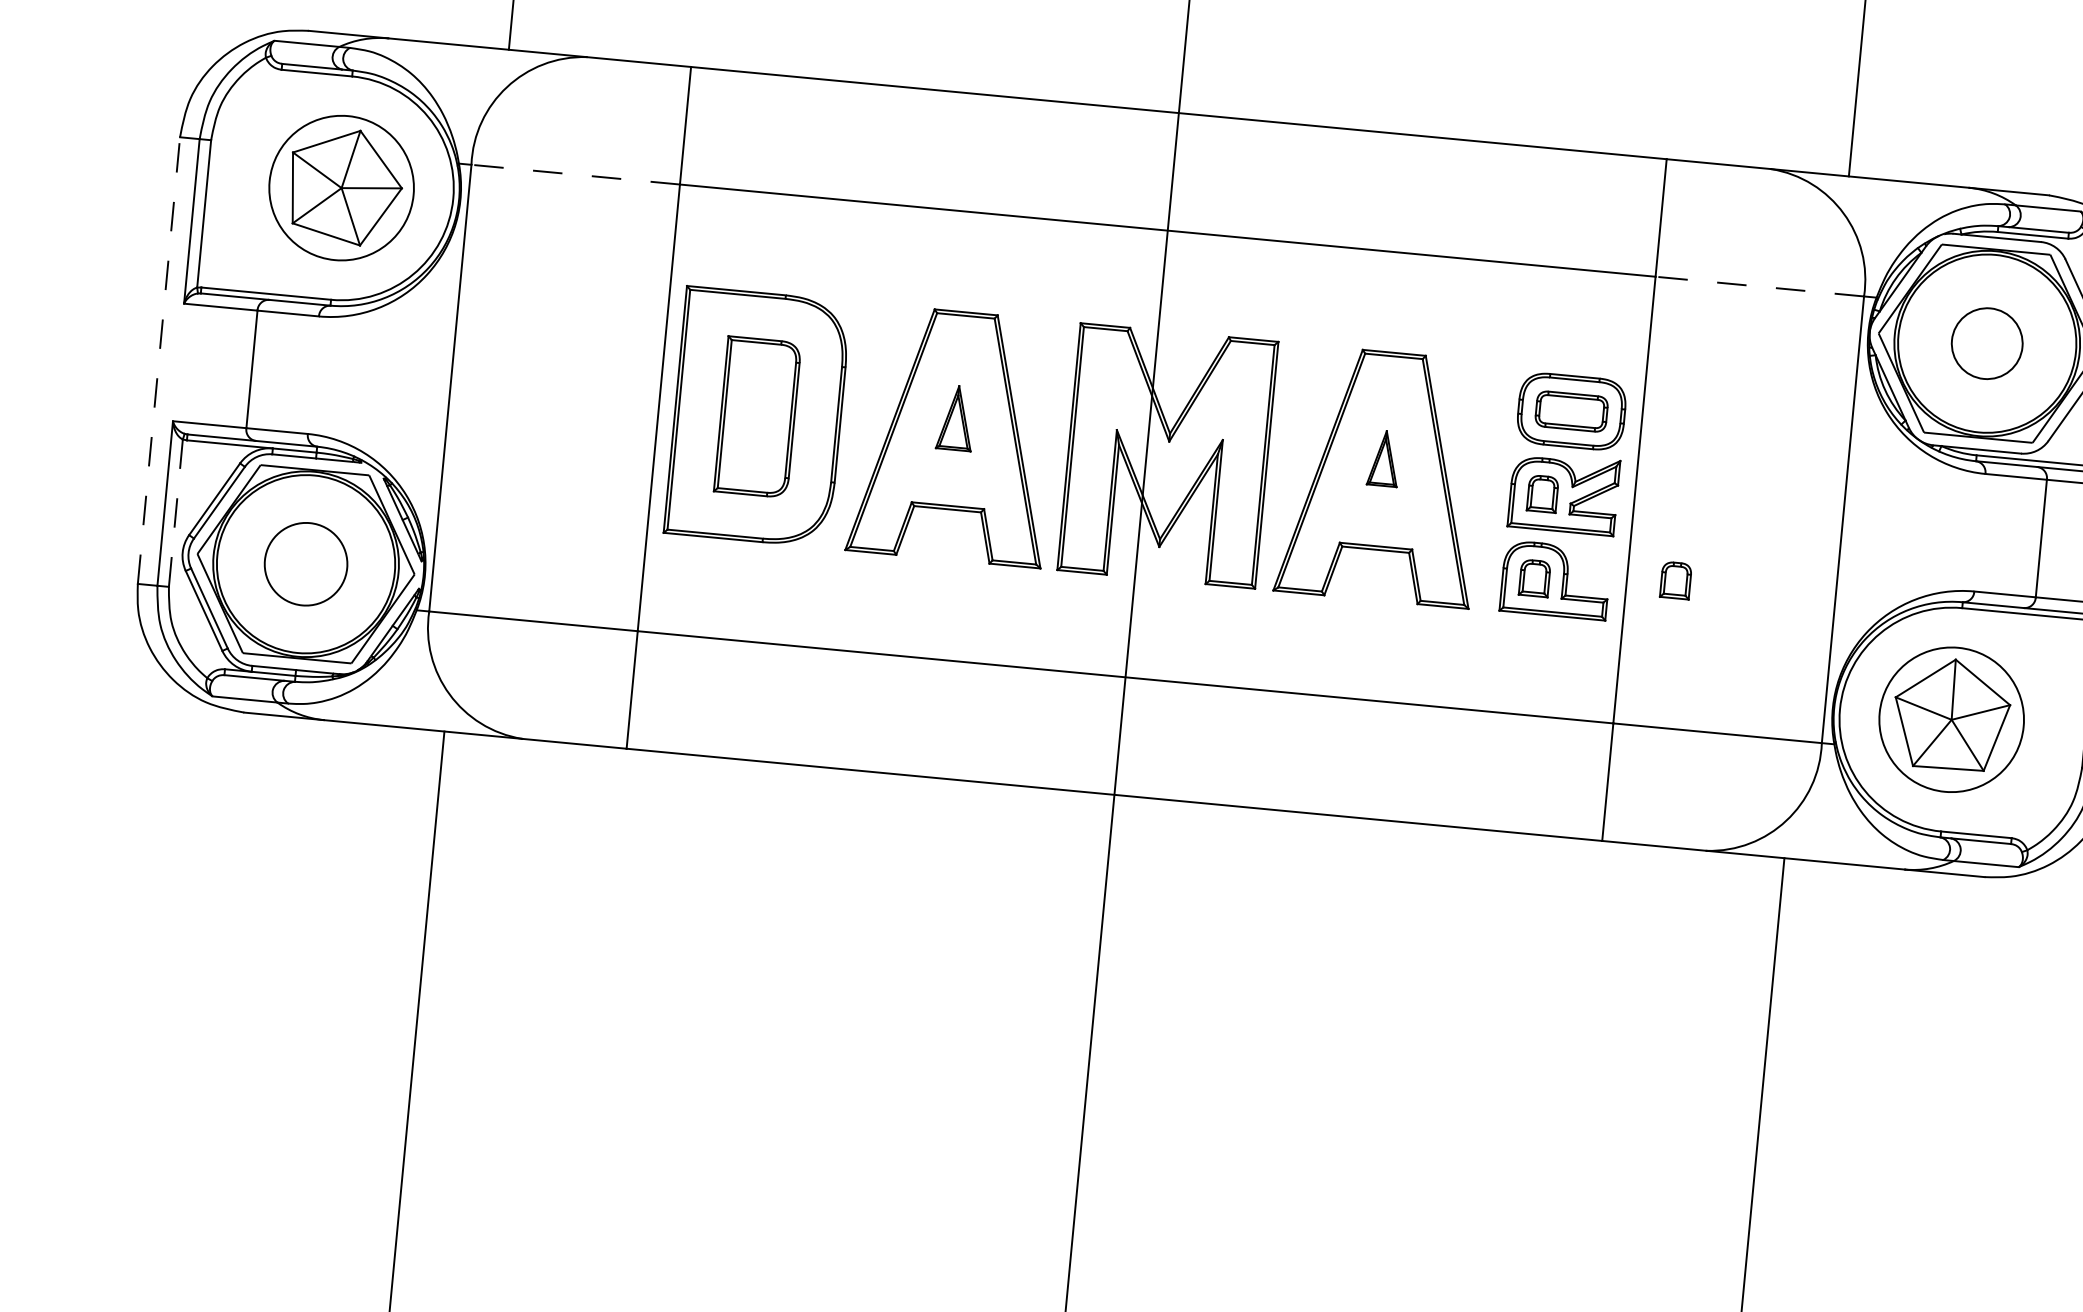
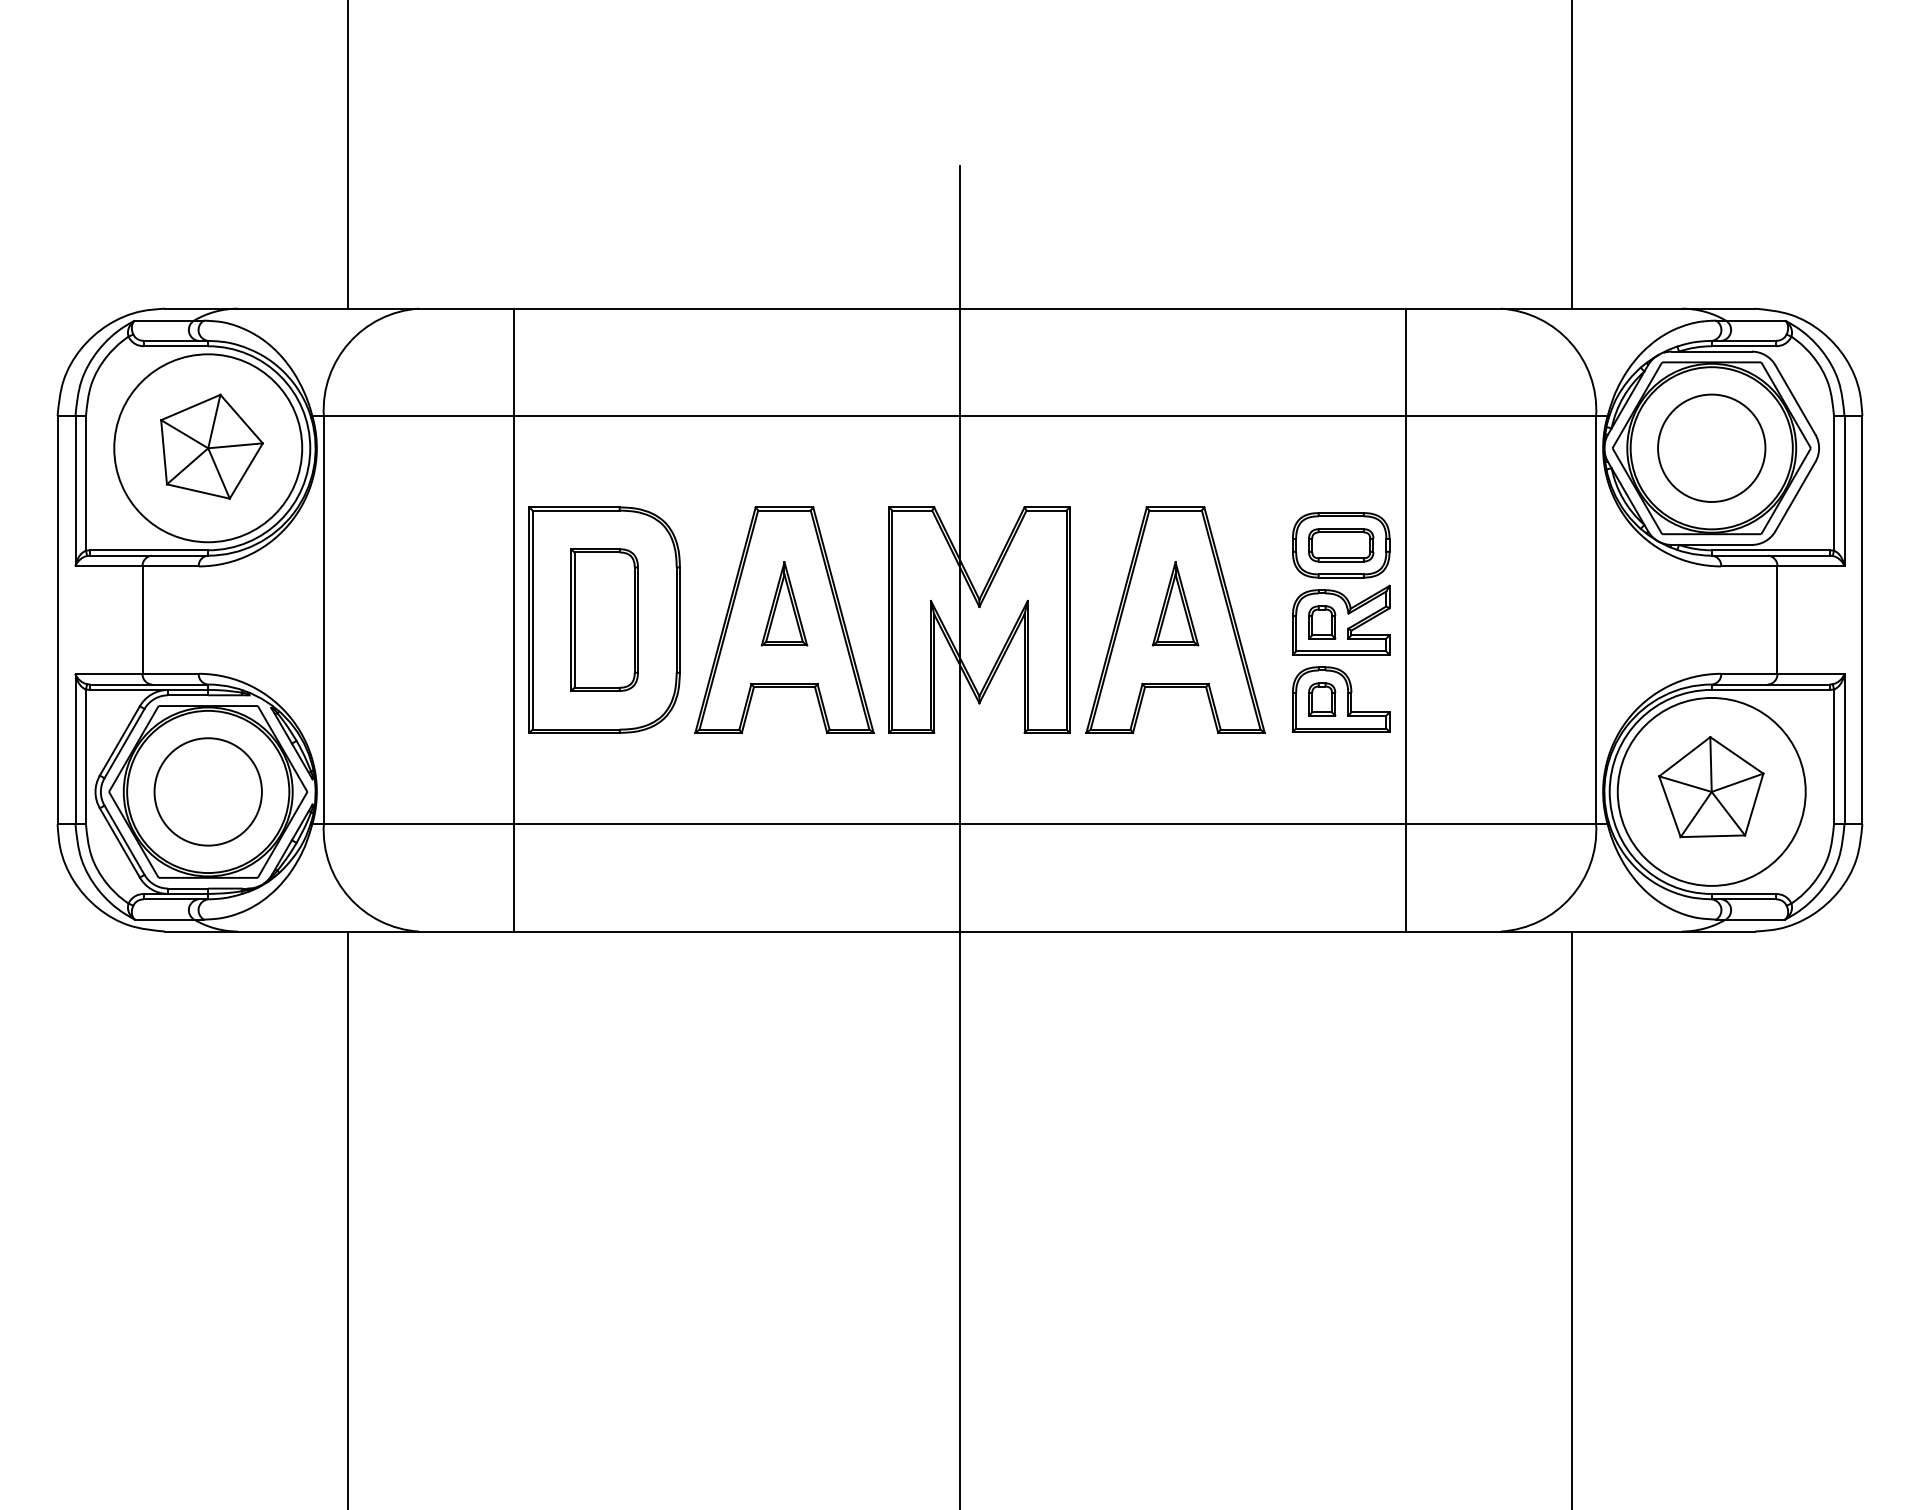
line: (575, 175) -> (418, 416), dashed -> solid
circle: (341, 188) -> (208, 448), size x1.43
line: (1759, 287) -> (1500, 416), dashed -> solid
circle: (1987, 342) -> (1711, 447), size x1.67
line: (158, 359) -> (57, 619), dashed -> solid
part: (956, 417) -> (784, 603), size x1.43
part: (1384, 458) -> (1175, 603), size x1.67
line: (175, 513) -> (85, 757), dashed -> solid
circle: (305, 563) -> (207, 791), size x1.43
part: (1676, 580) -> (1450, 689), removed
circle: (1951, 719) -> (1711, 791), size x1.43

